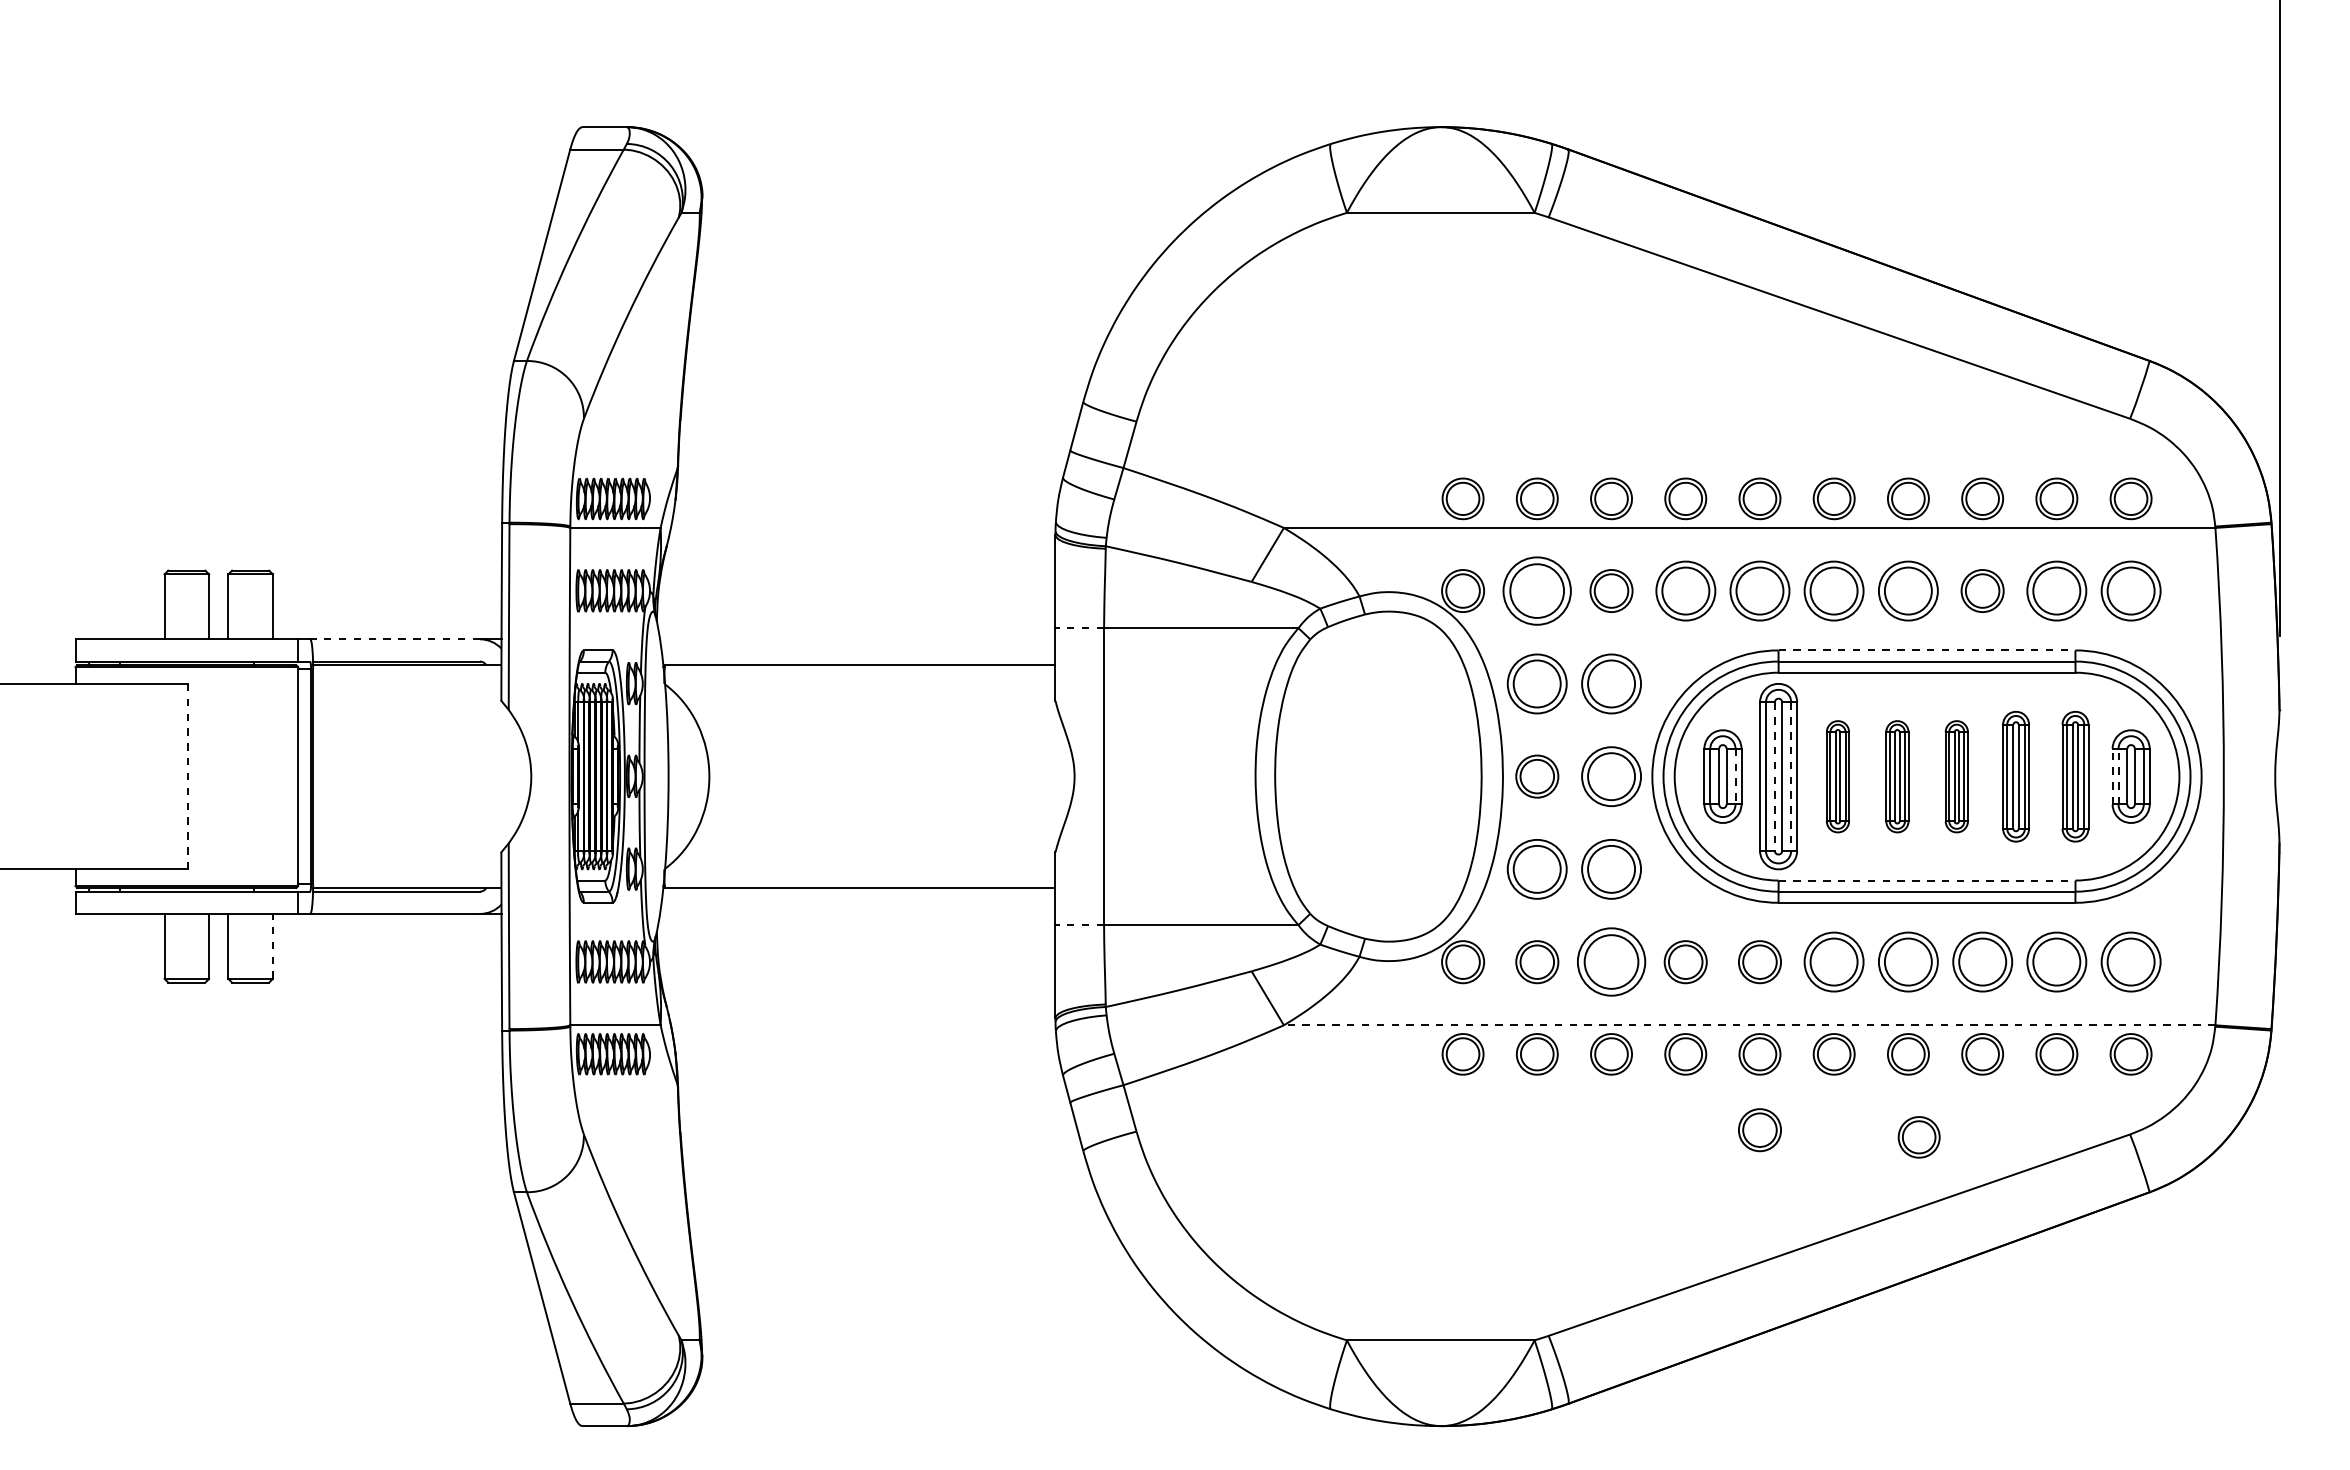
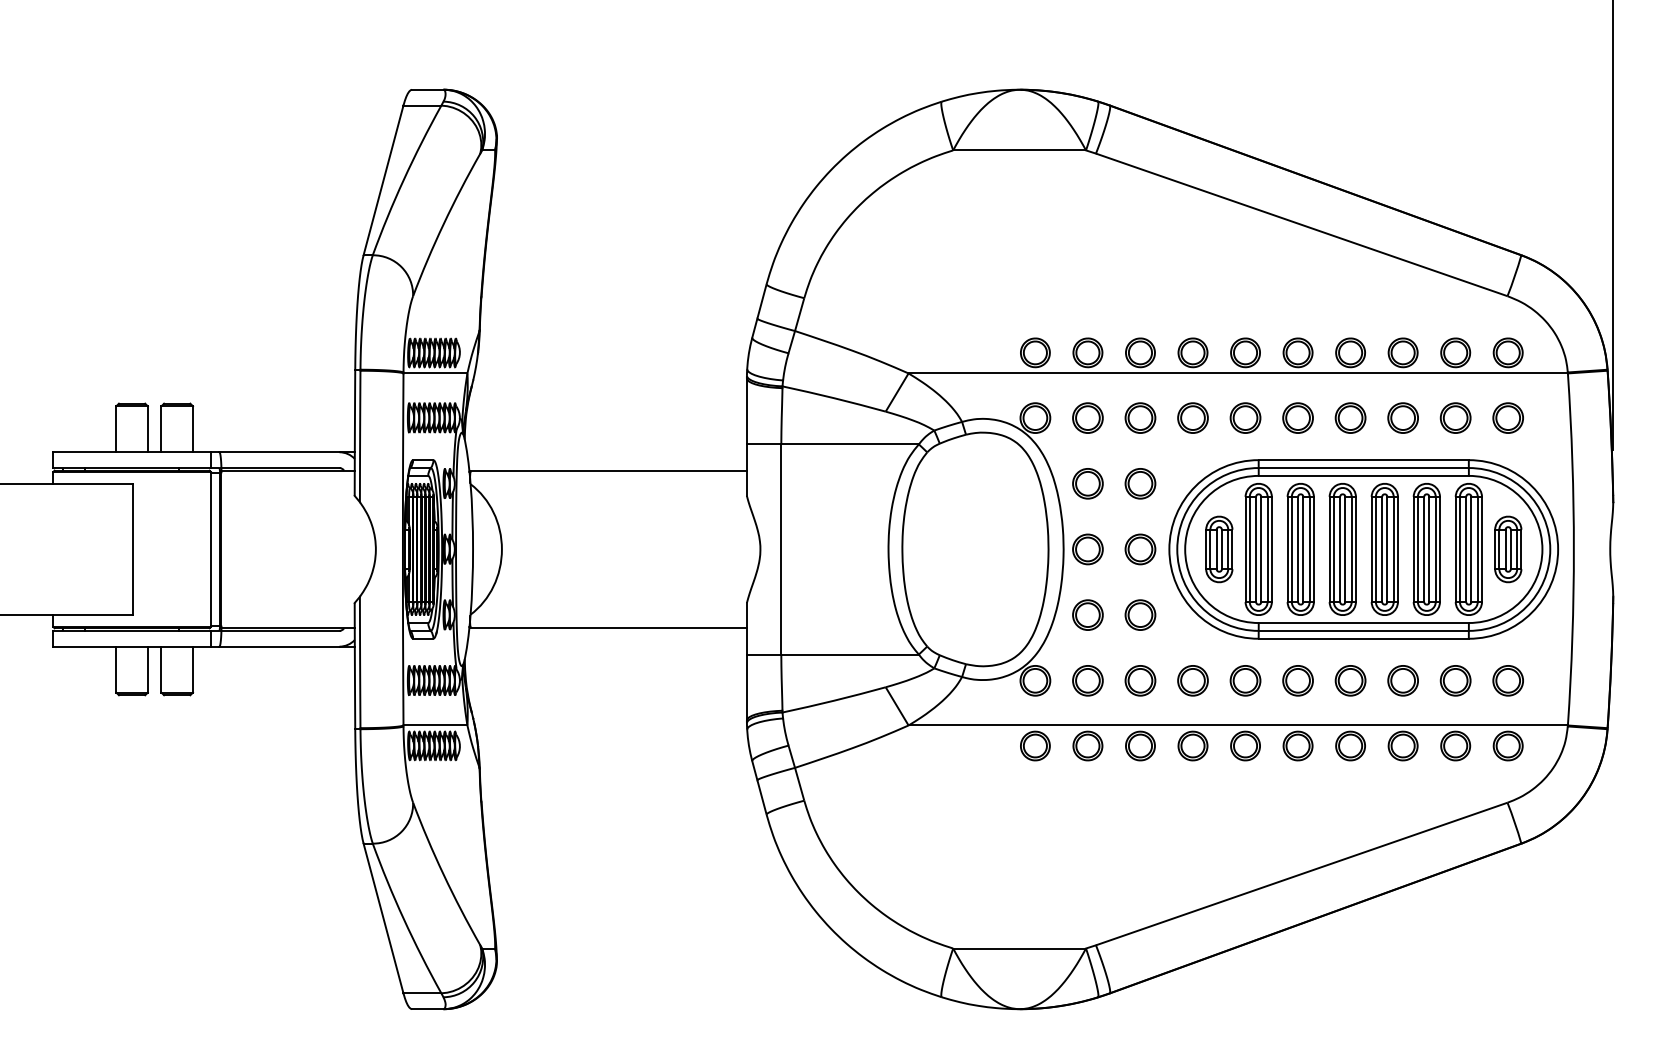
part: (1537, 590) -> (1088, 417), size x0.62
part: (1685, 590) -> (1192, 417), size x0.71
part: (1759, 590) -> (1245, 417), size x0.71
part: (1834, 590) -> (1298, 417), size x0.71
part: (1908, 590) -> (1350, 417), size x0.71
part: (2056, 590) -> (1455, 417), size x0.71
part: (2130, 590) -> (1507, 417), size x0.71
line: (1079, 628) -> (763, 444), dashed -> solid
line: (395, 639) -> (279, 452), dashed -> solid
line: (1927, 650) -> (1364, 460), dashed -> solid
part: (1537, 683) -> (1088, 483), size x0.71
part: (1611, 683) -> (1140, 483), size x0.71
line: (188, 776) -> (133, 549), dashed -> solid
part: (1611, 776) -> (1140, 549), size x0.71
line: (1735, 776) -> (1228, 549), dashed -> solid
part: (1837, 776) -> (1300, 549), size x1.67
part: (1897, 776) -> (1342, 549), size x1.67
part: (1956, 776) -> (1384, 549), size x1.67
part: (2015, 776) -> (1426, 549), size x1.43
part: (2075, 776) -> (1468, 549), size x1.43
line: (2112, 776) -> (1495, 549), dashed -> solid
line: (2118, 776) -> (1499, 549), dashed -> solid
line: (1774, 777) -> (1255, 550), dashed -> solid
line: (1791, 777) -> (1267, 550), dashed -> solid
part: (1537, 869) -> (1088, 615), size x0.71
part: (1611, 869) -> (1140, 615), size x0.71
line: (1927, 880) -> (1364, 622), dashed -> solid
line: (1079, 925) -> (763, 654), dashed -> solid
line: (272, 945) -> (192, 668), dashed -> solid
part: (1611, 962) -> (1140, 681), size x0.62
part: (1834, 962) -> (1298, 681), size x0.71
part: (1908, 962) -> (1350, 681), size x0.71
part: (1982, 962) -> (1403, 681), size x0.71
part: (2056, 962) -> (1455, 681), size x0.71
part: (2130, 962) -> (1507, 681), size x0.71
line: (1749, 1025) -> (1238, 725), dashed -> solid
part: (1759, 1130) -> (1245, 799), removed
part: (1918, 1137) -> (1357, 804), removed

